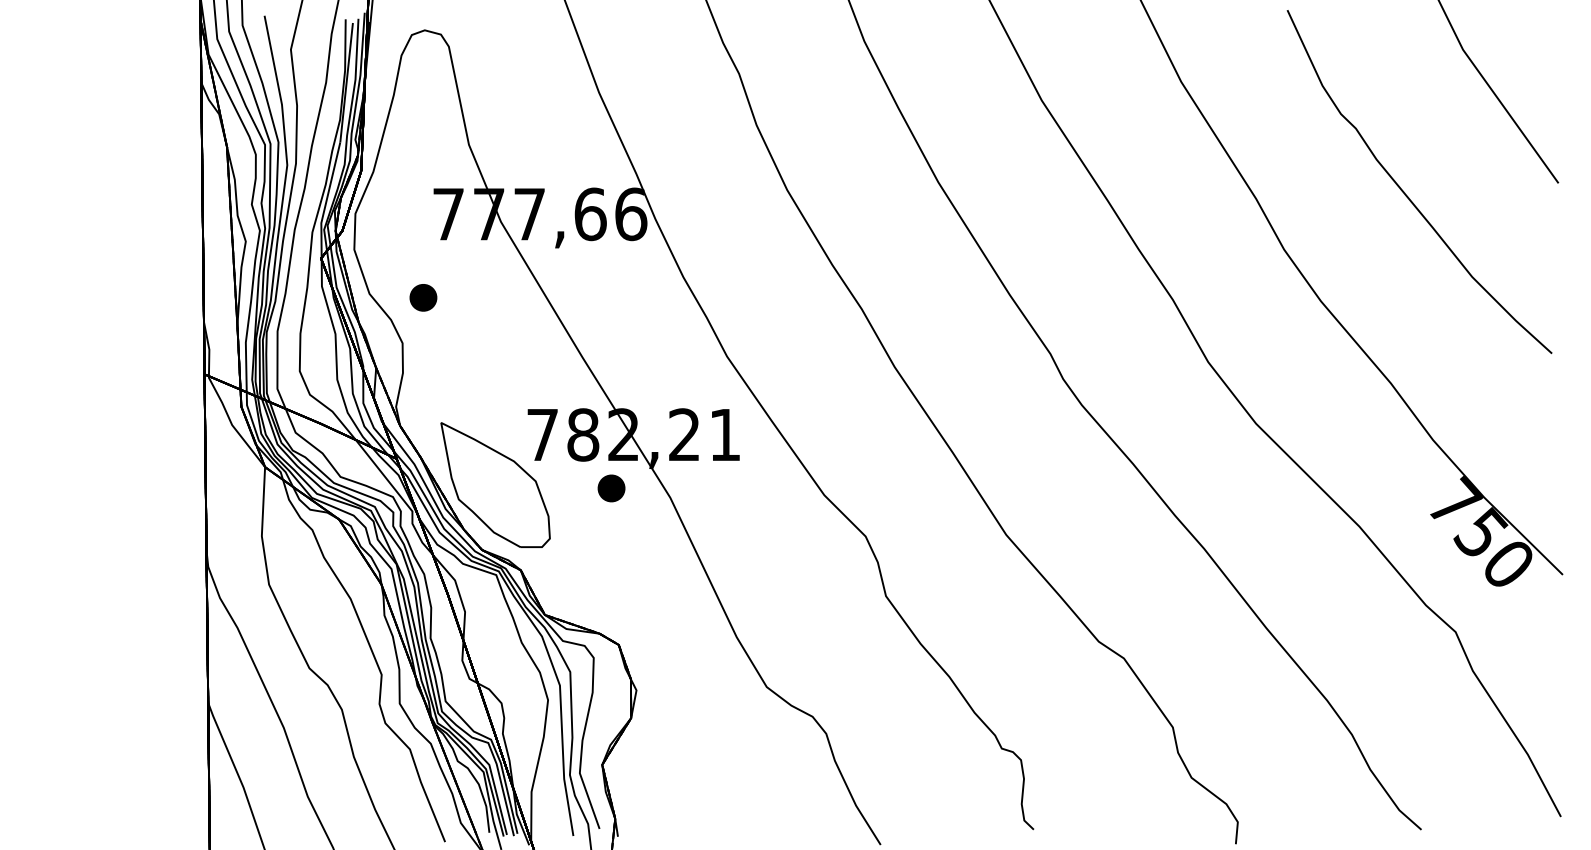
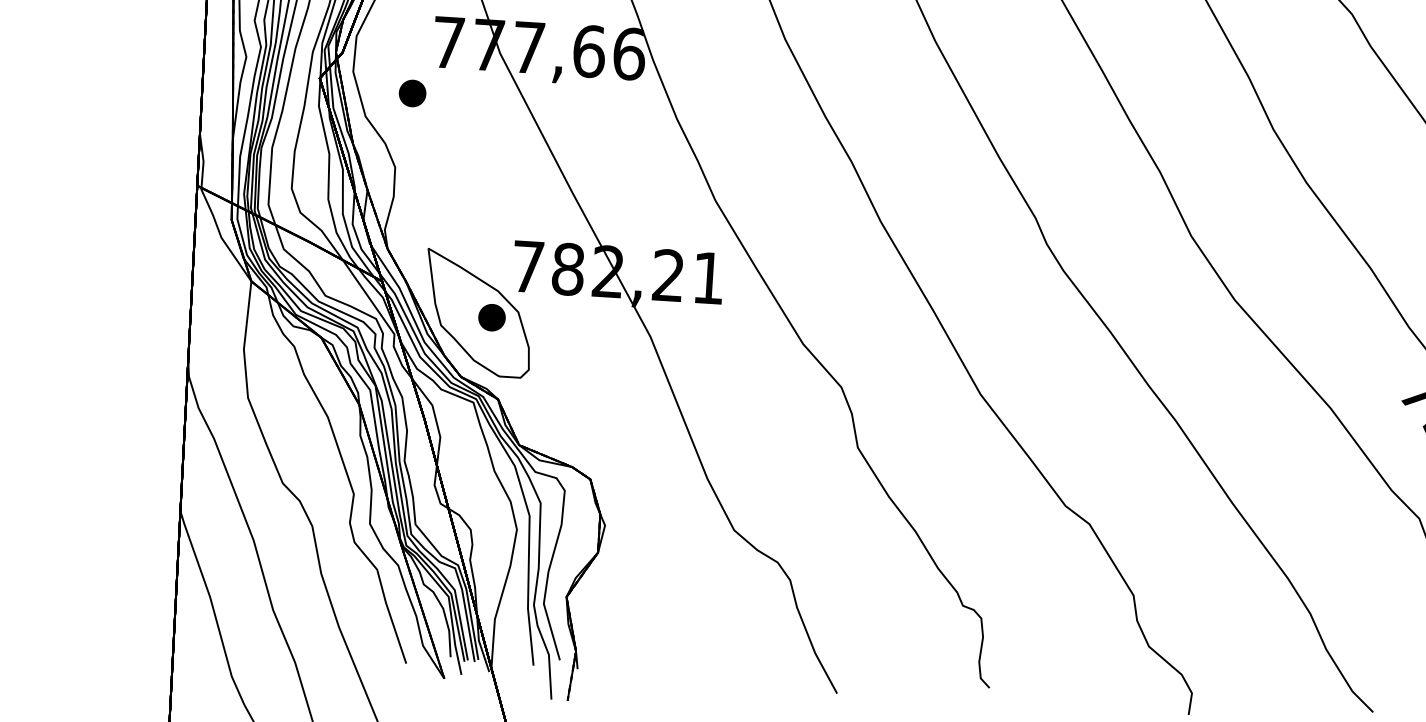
part: (423, 297) -> (412, 93), moved
part: (611, 488) -> (491, 317), moved

